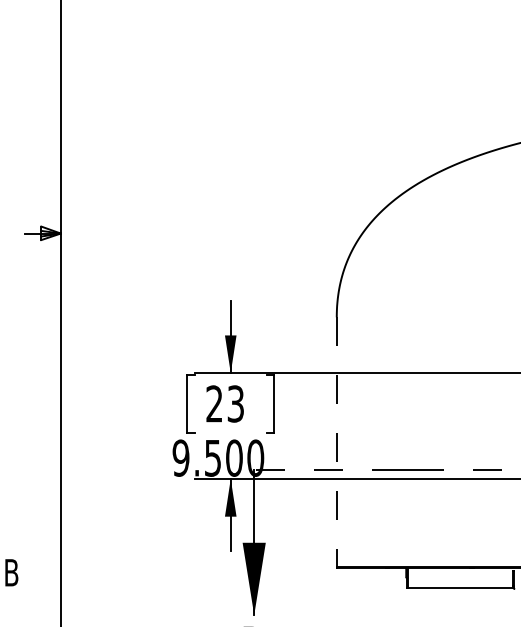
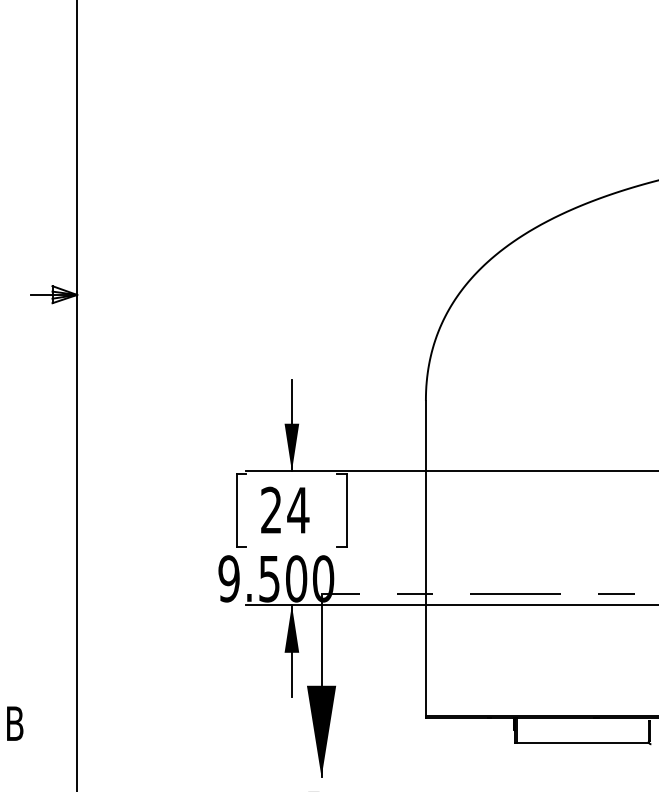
text: (235, 404) -> (298, 510), 23 -> 24
line: (336, 442) -> (425, 558), dashed -> solid

